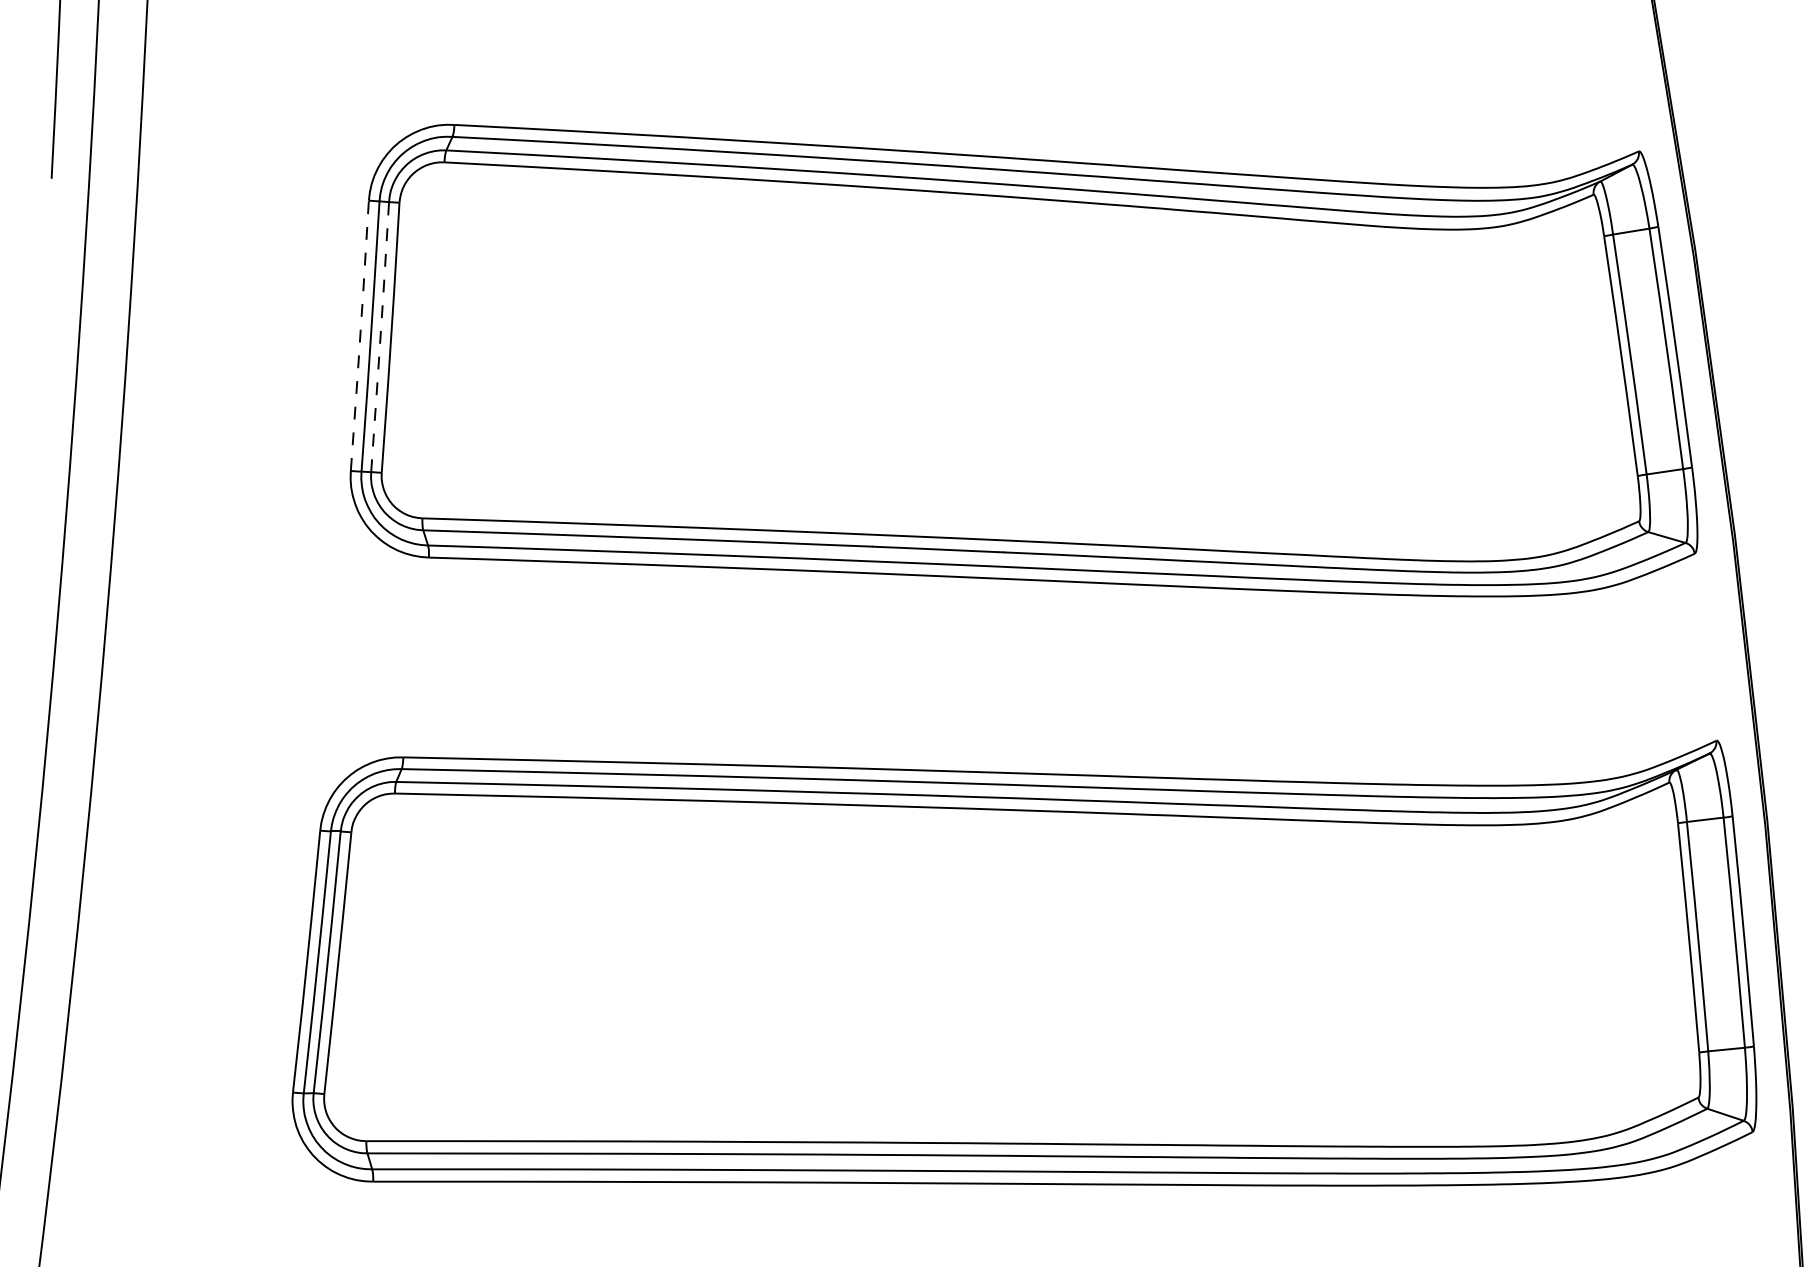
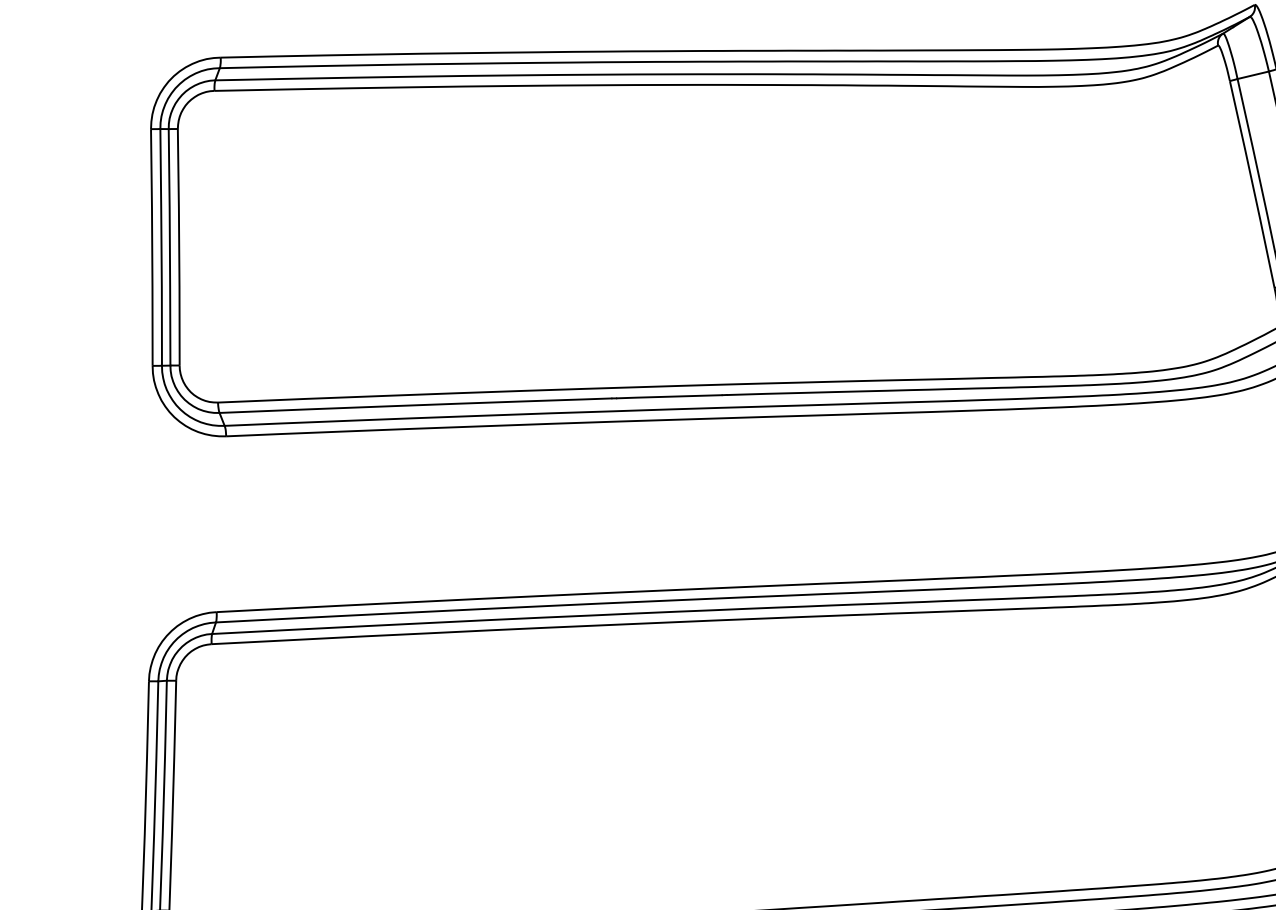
line: (360, 335) -> (152, 247), dashed -> solid
line: (380, 336) -> (169, 246), dashed -> solid

